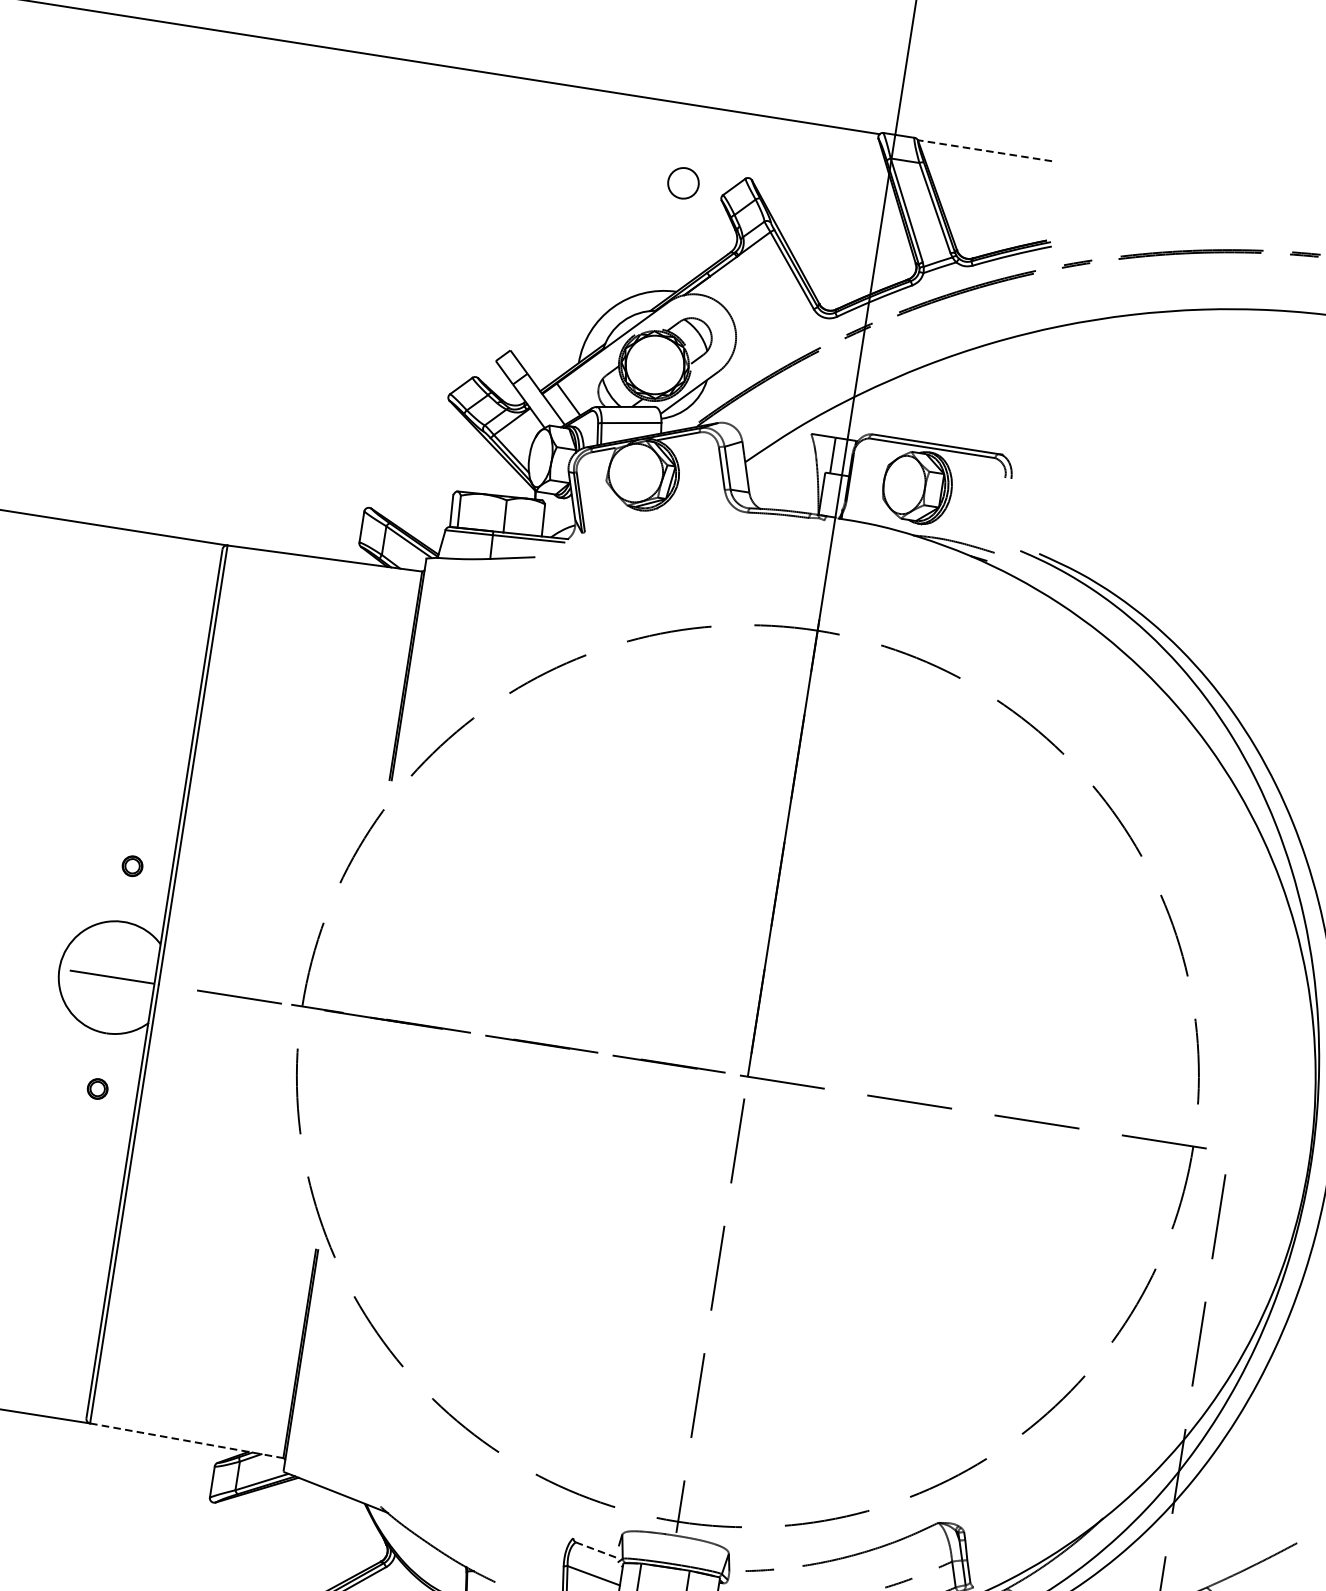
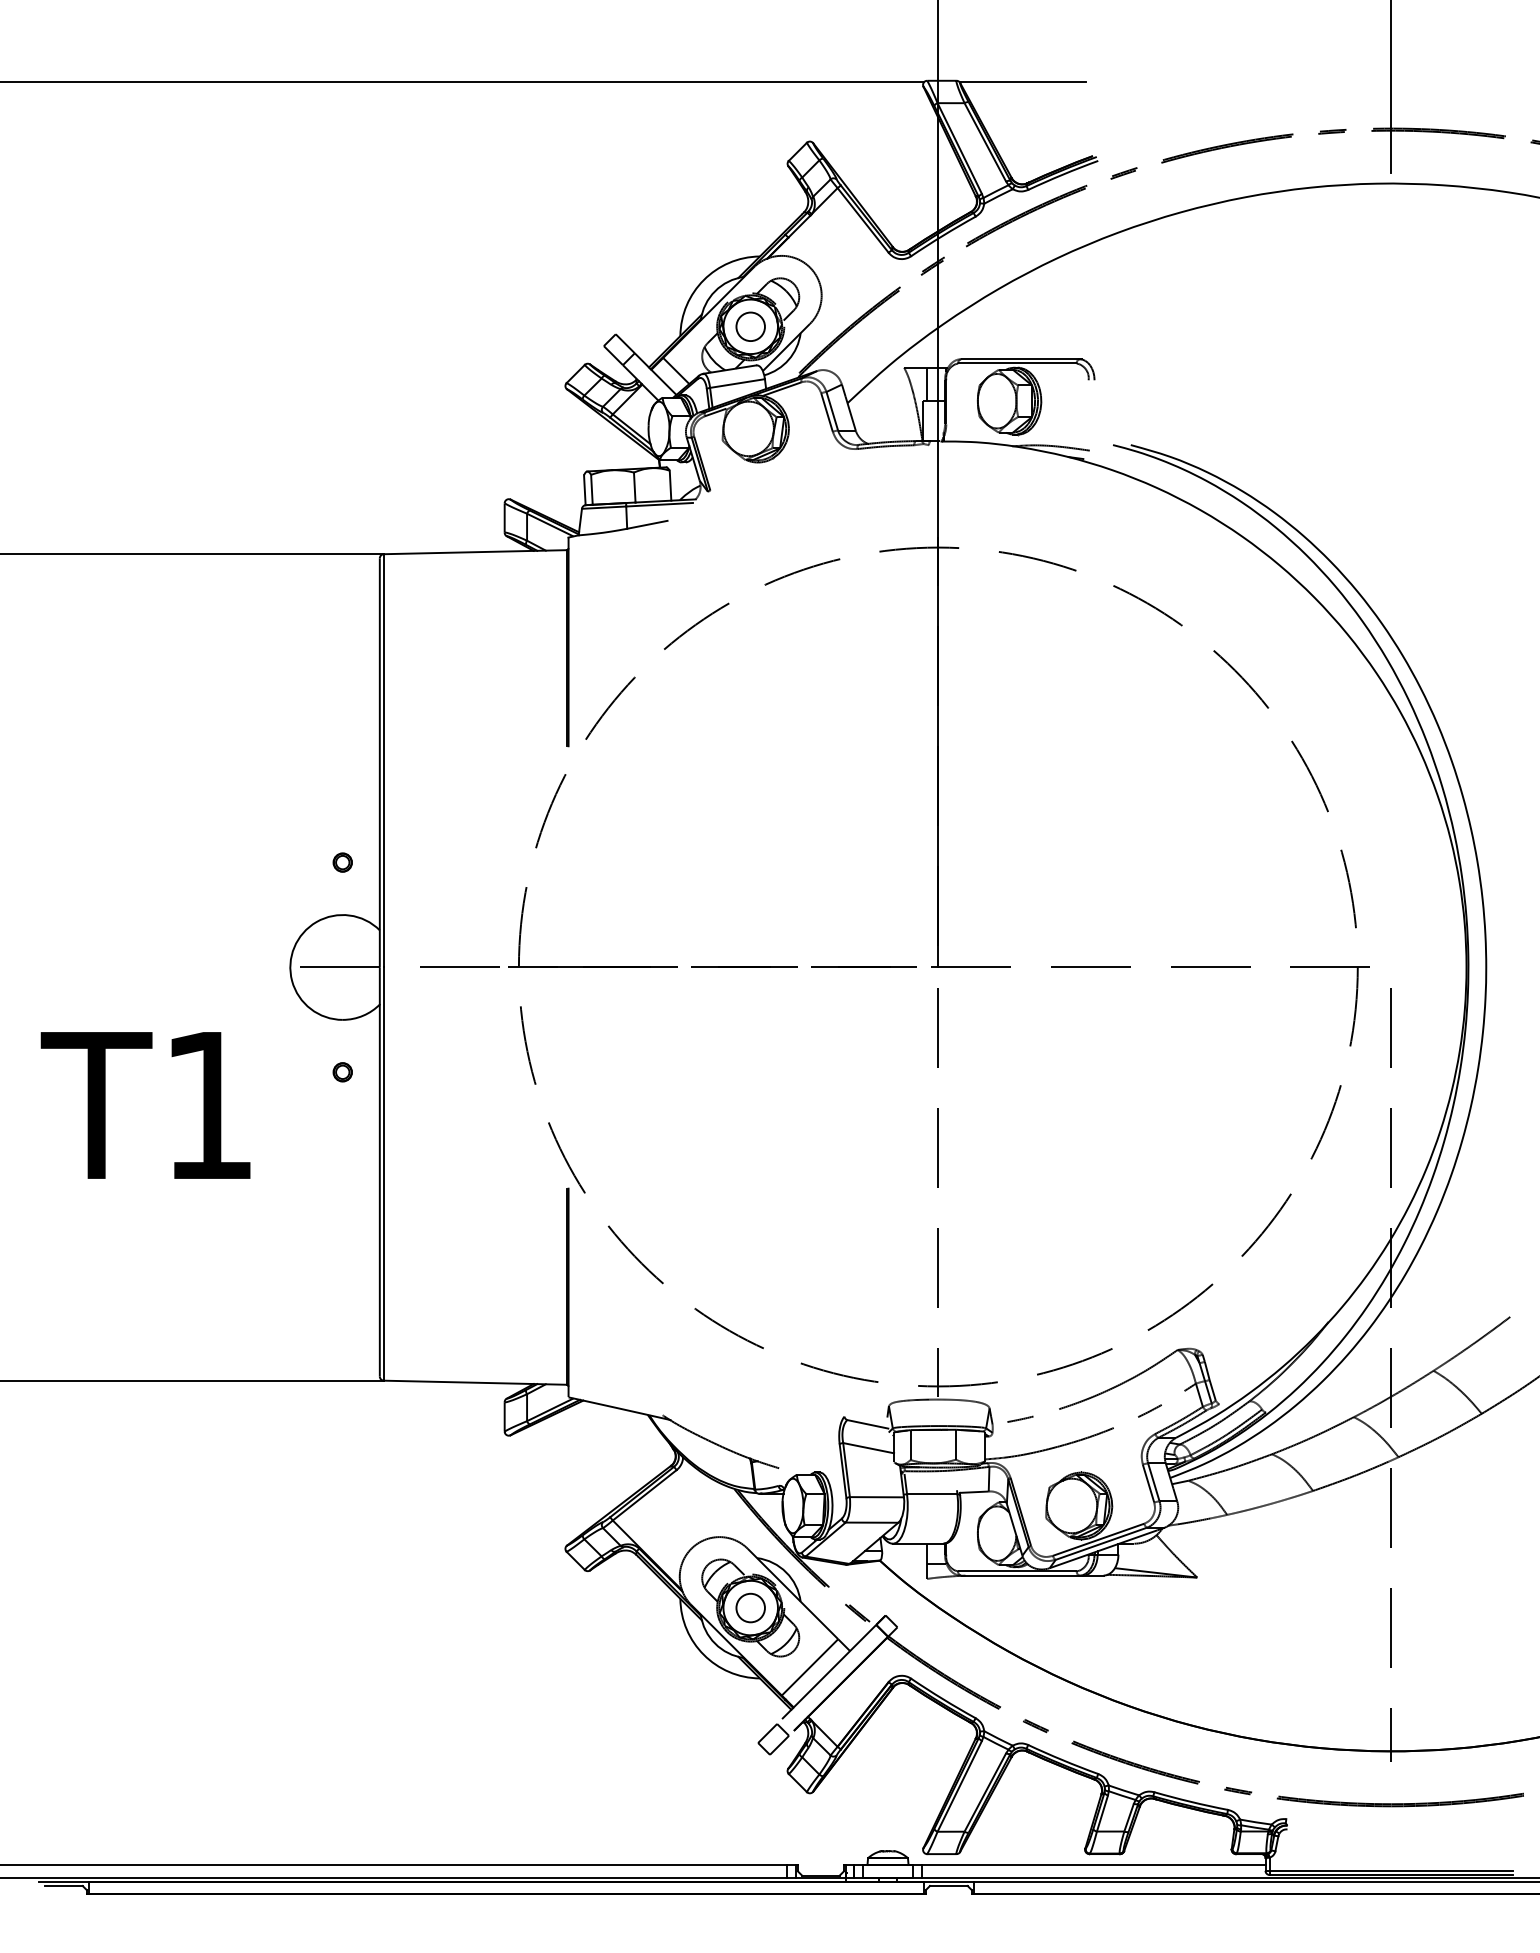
line: (984, 150) -> (1022, 82), dashed -> solid
circle: (683, 182) -> (750, 326), moved
line: (187, 1440) -> (475, 1382), dashed -> solid
line: (596, 1550) -> (867, 1424), dashed -> solid

